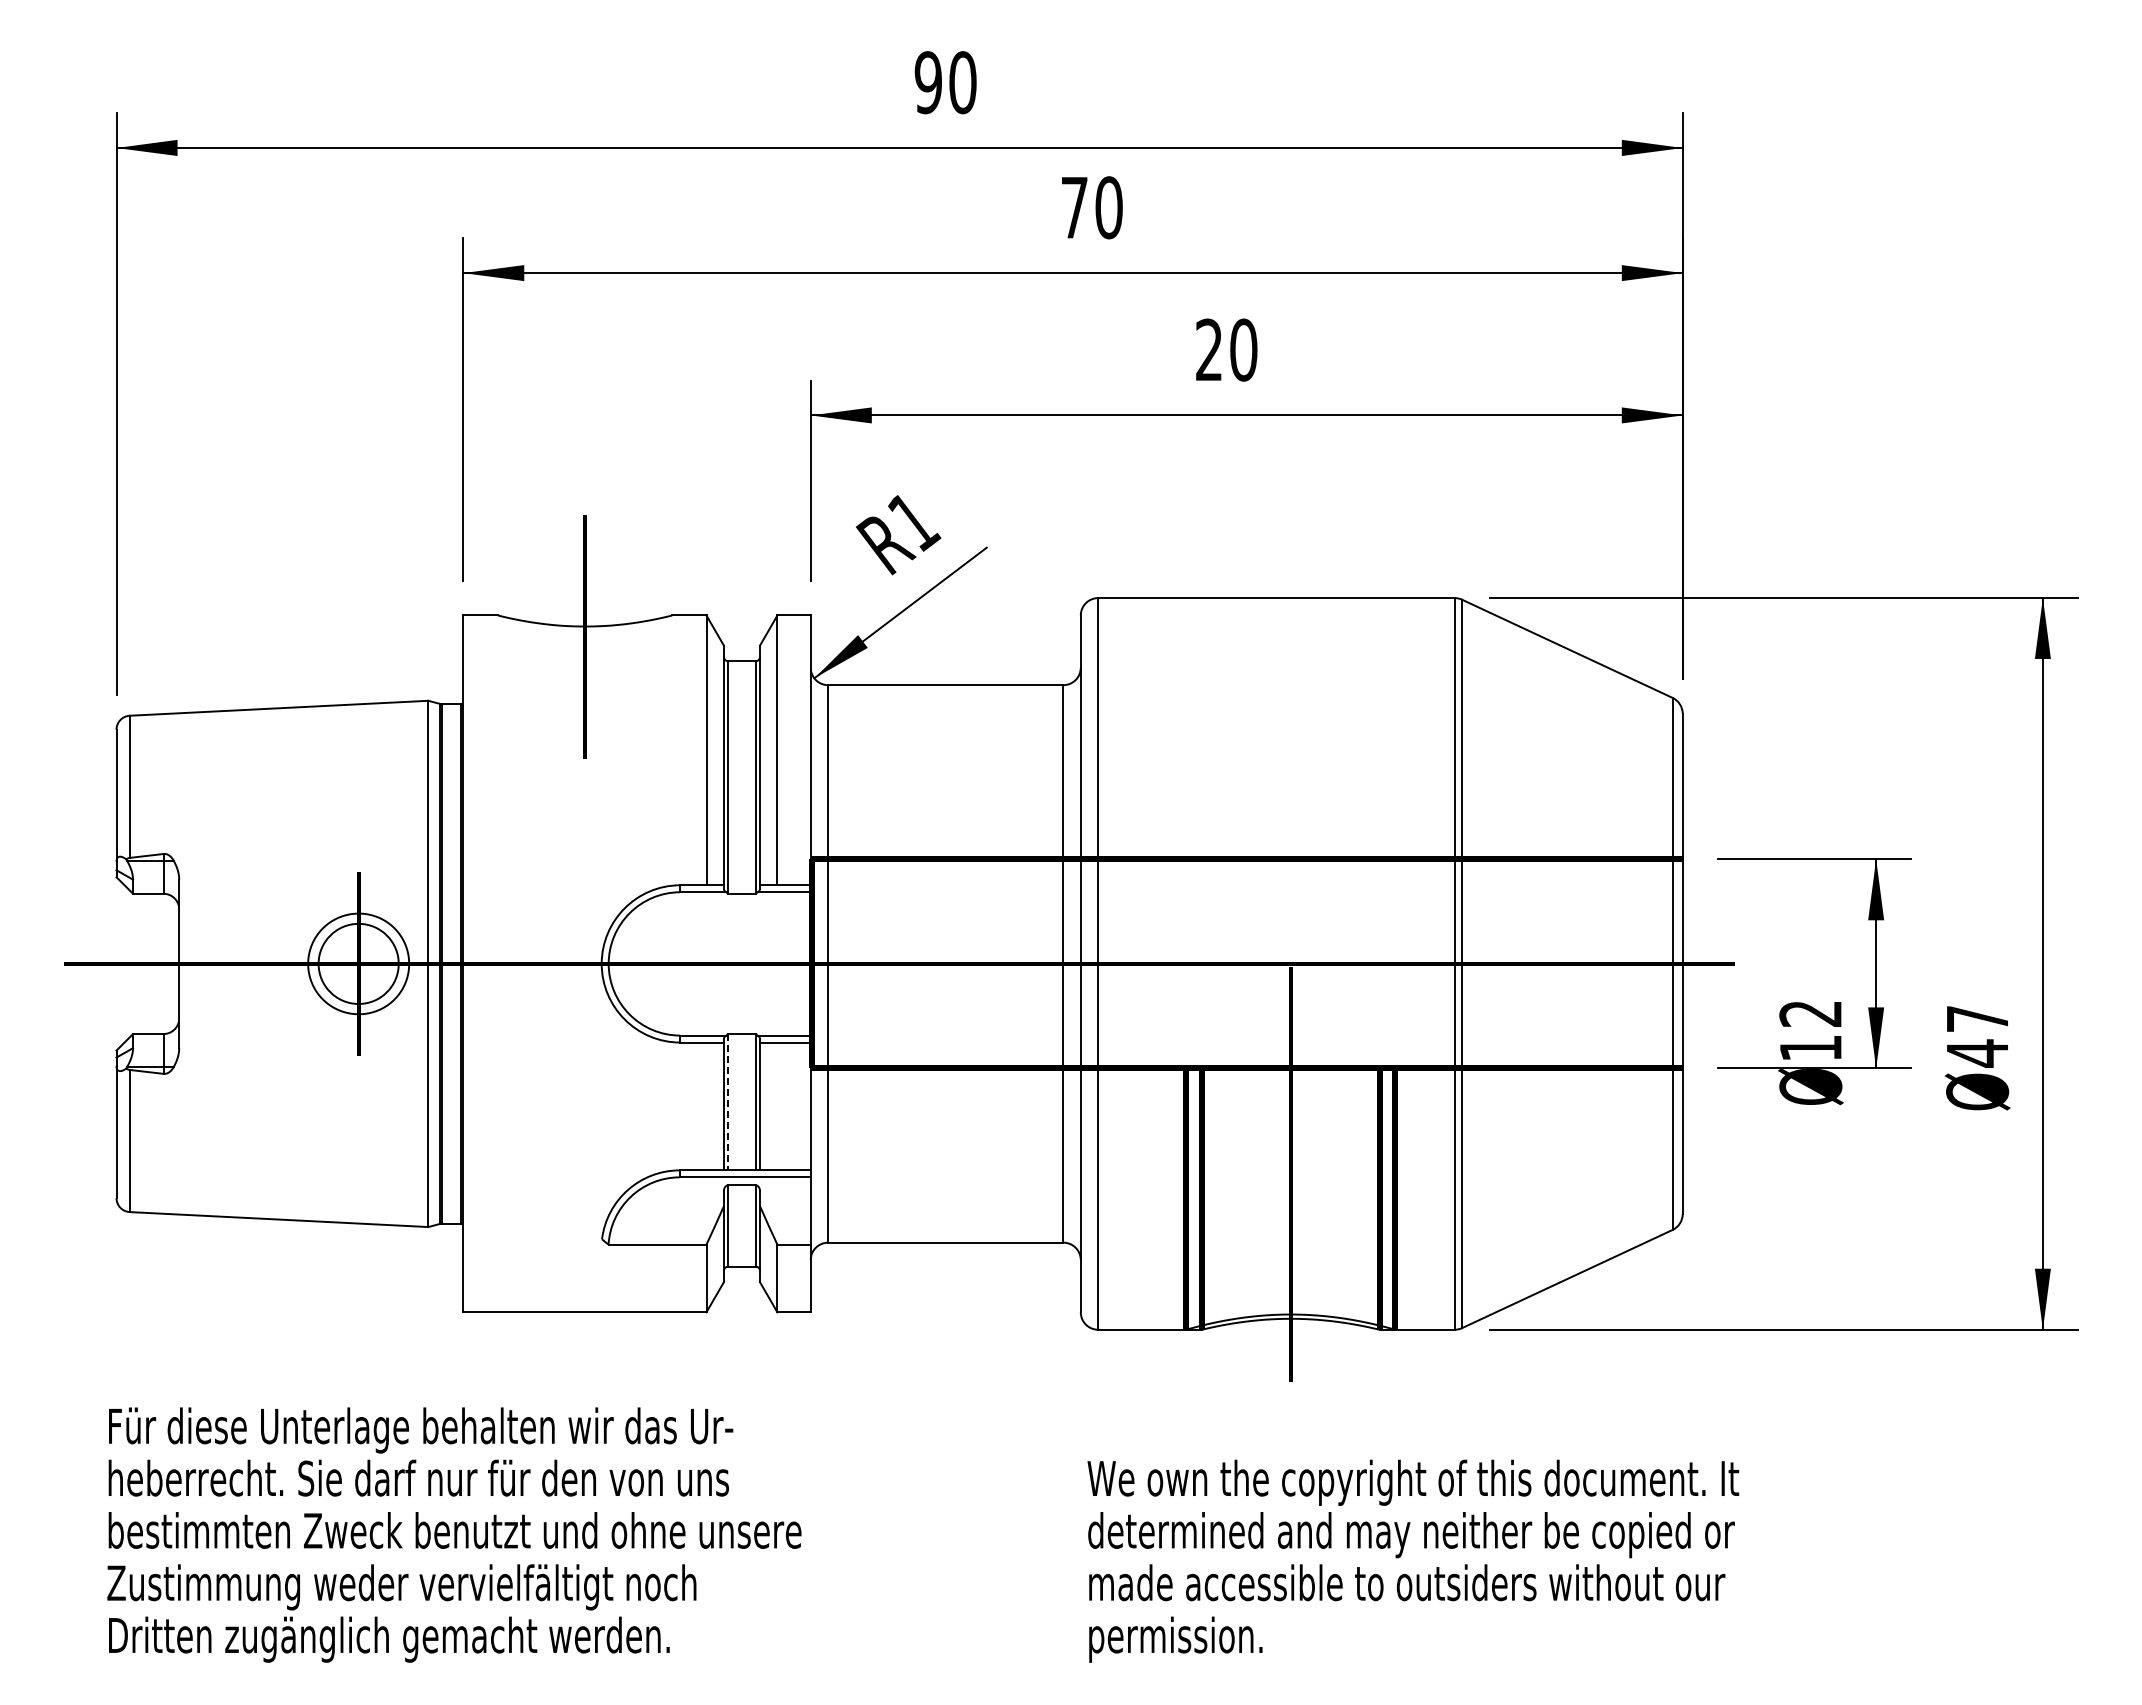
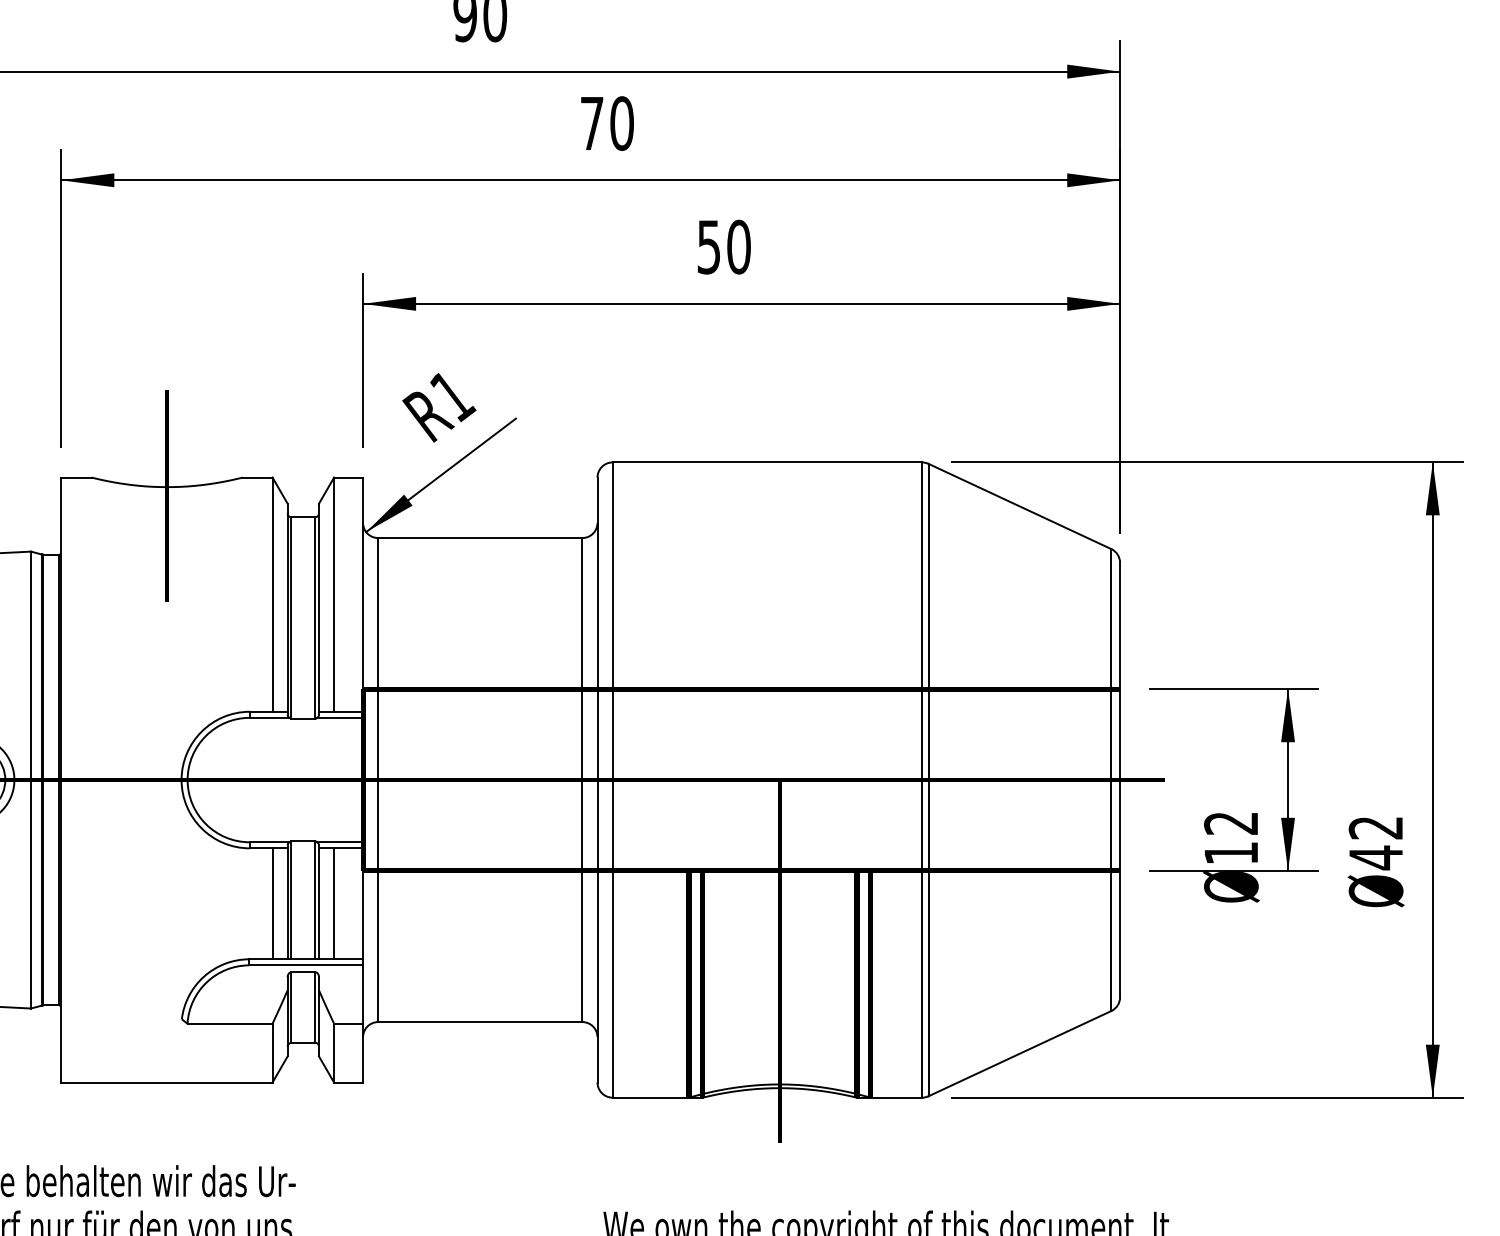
text: (1208, 349) -> (708, 246), 20 -> 50
text: (1976, 1019) -> (1375, 828), 47 -> 42
line: (728, 1102) -> (291, 900), dashed -> solid
line: (706, 1106) -> (272, 903), added
line: (777, 1106) -> (334, 903), added

